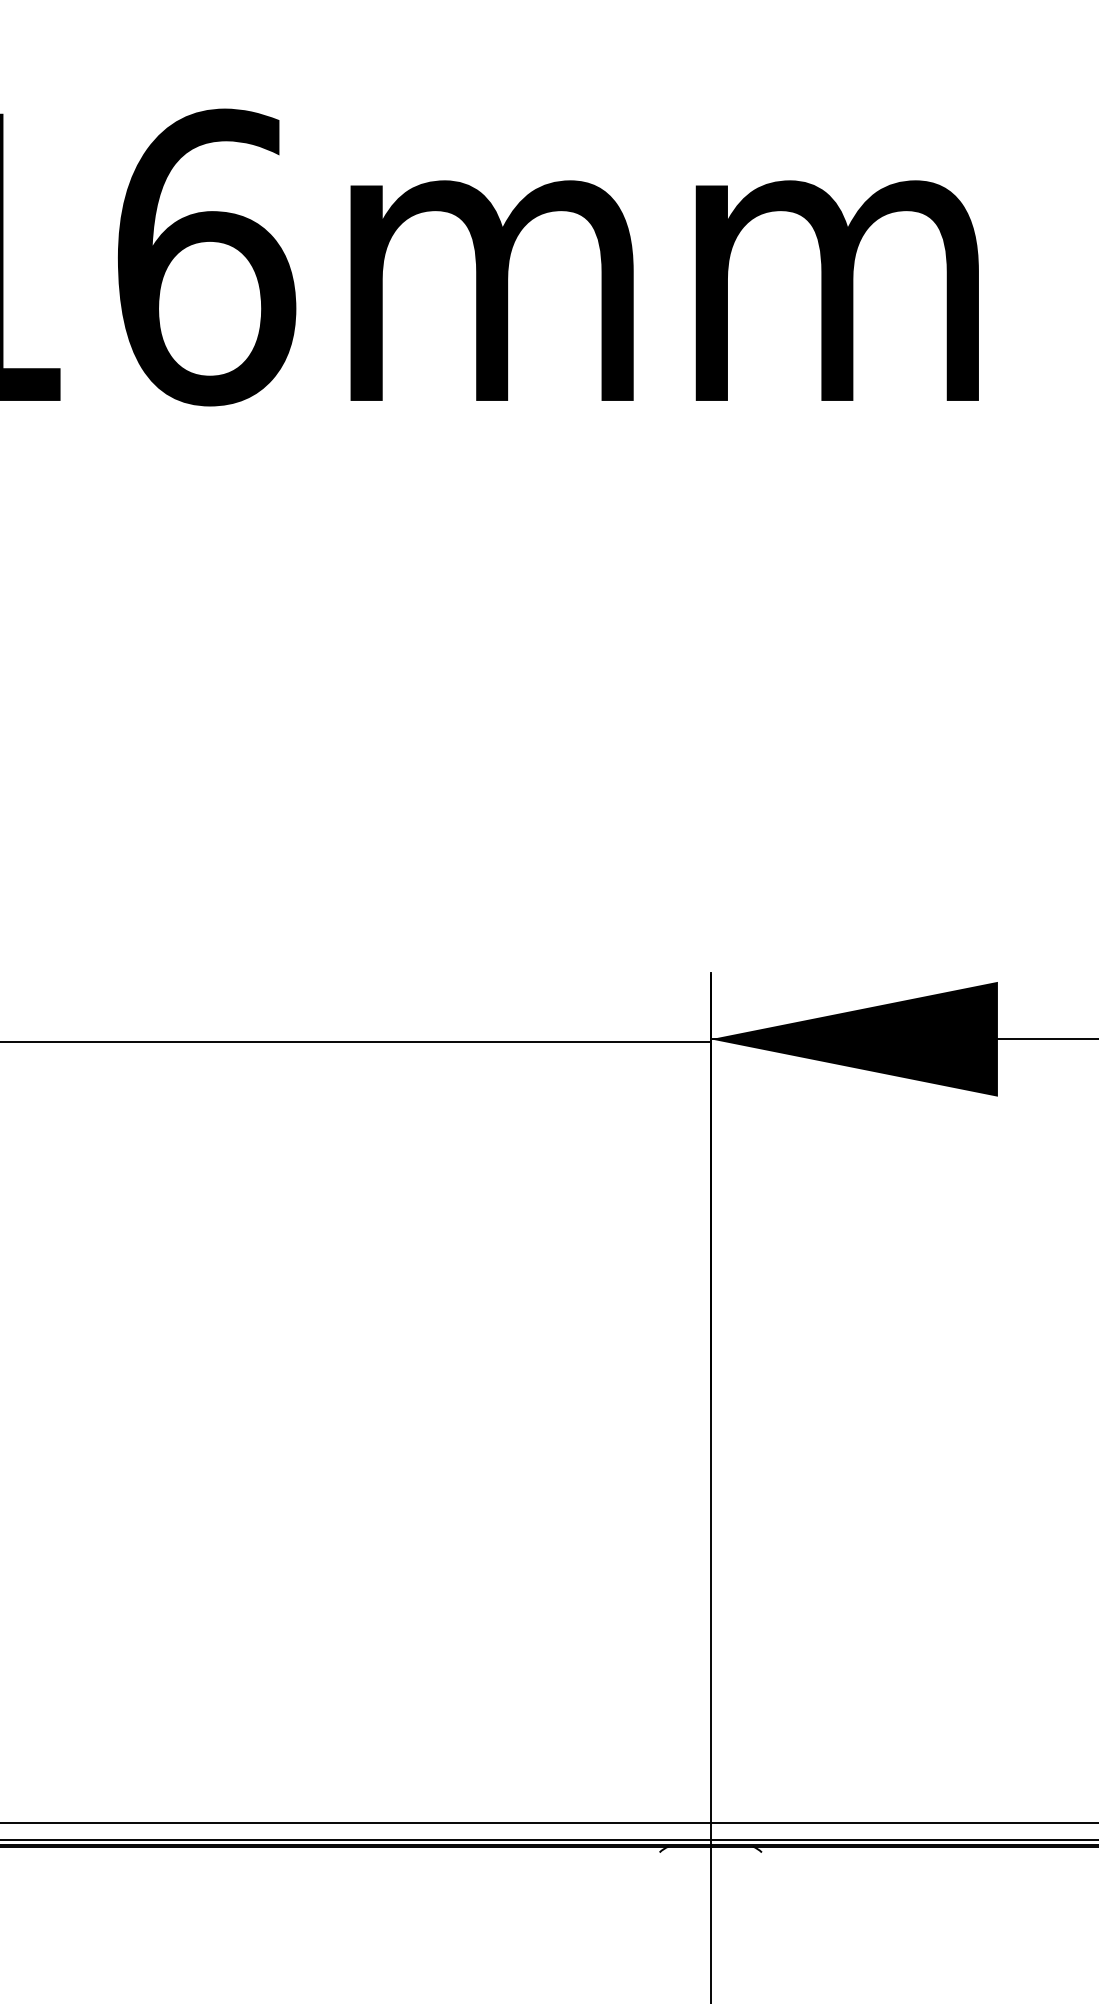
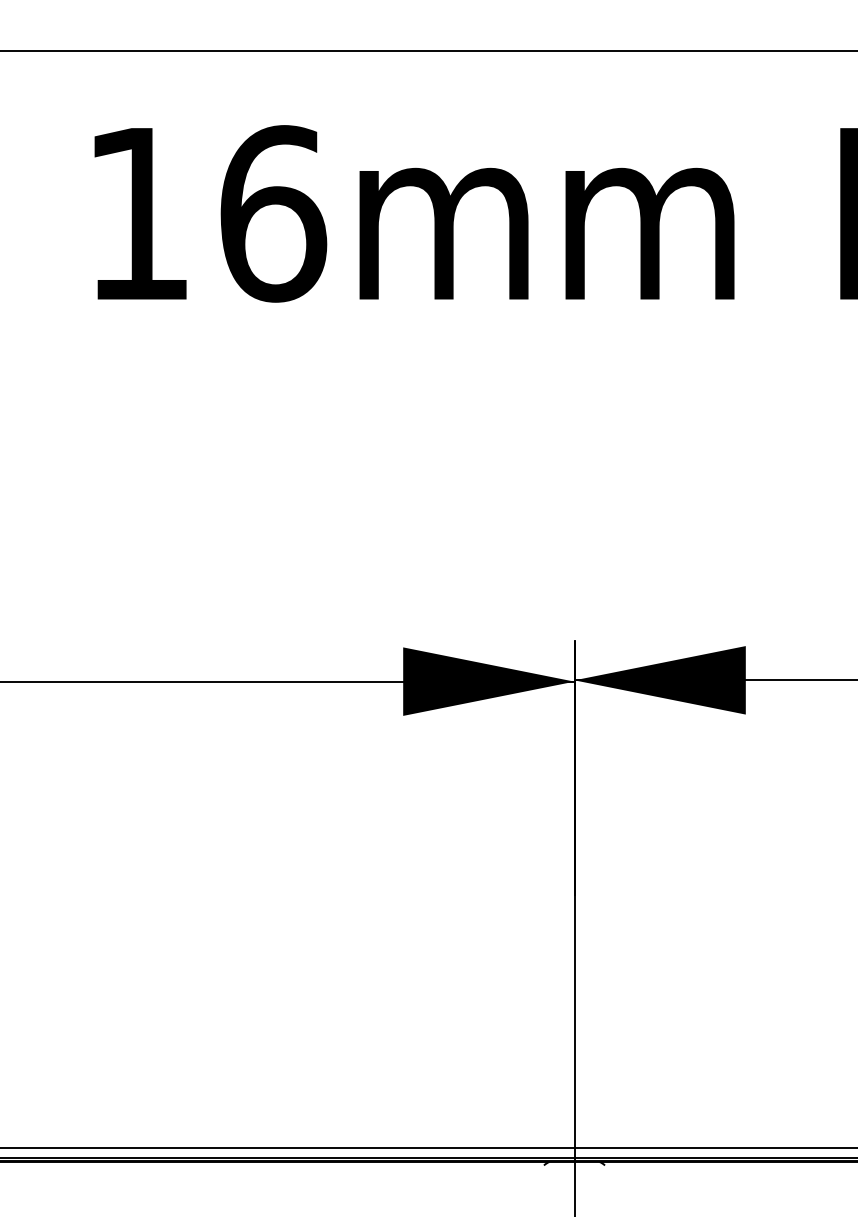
fill: (566, 1041) -> (488, 681), added

